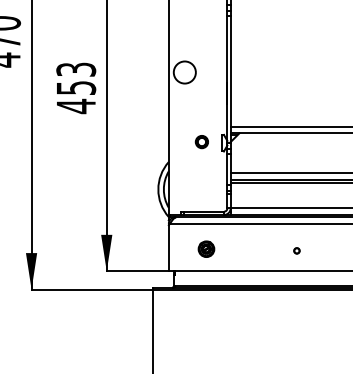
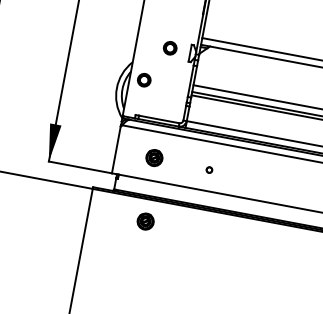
part: (182, 177) -> (143, 80), added
part: (296, 250) -> (209, 169), moved
part: (209, 310) -> (145, 220), added

